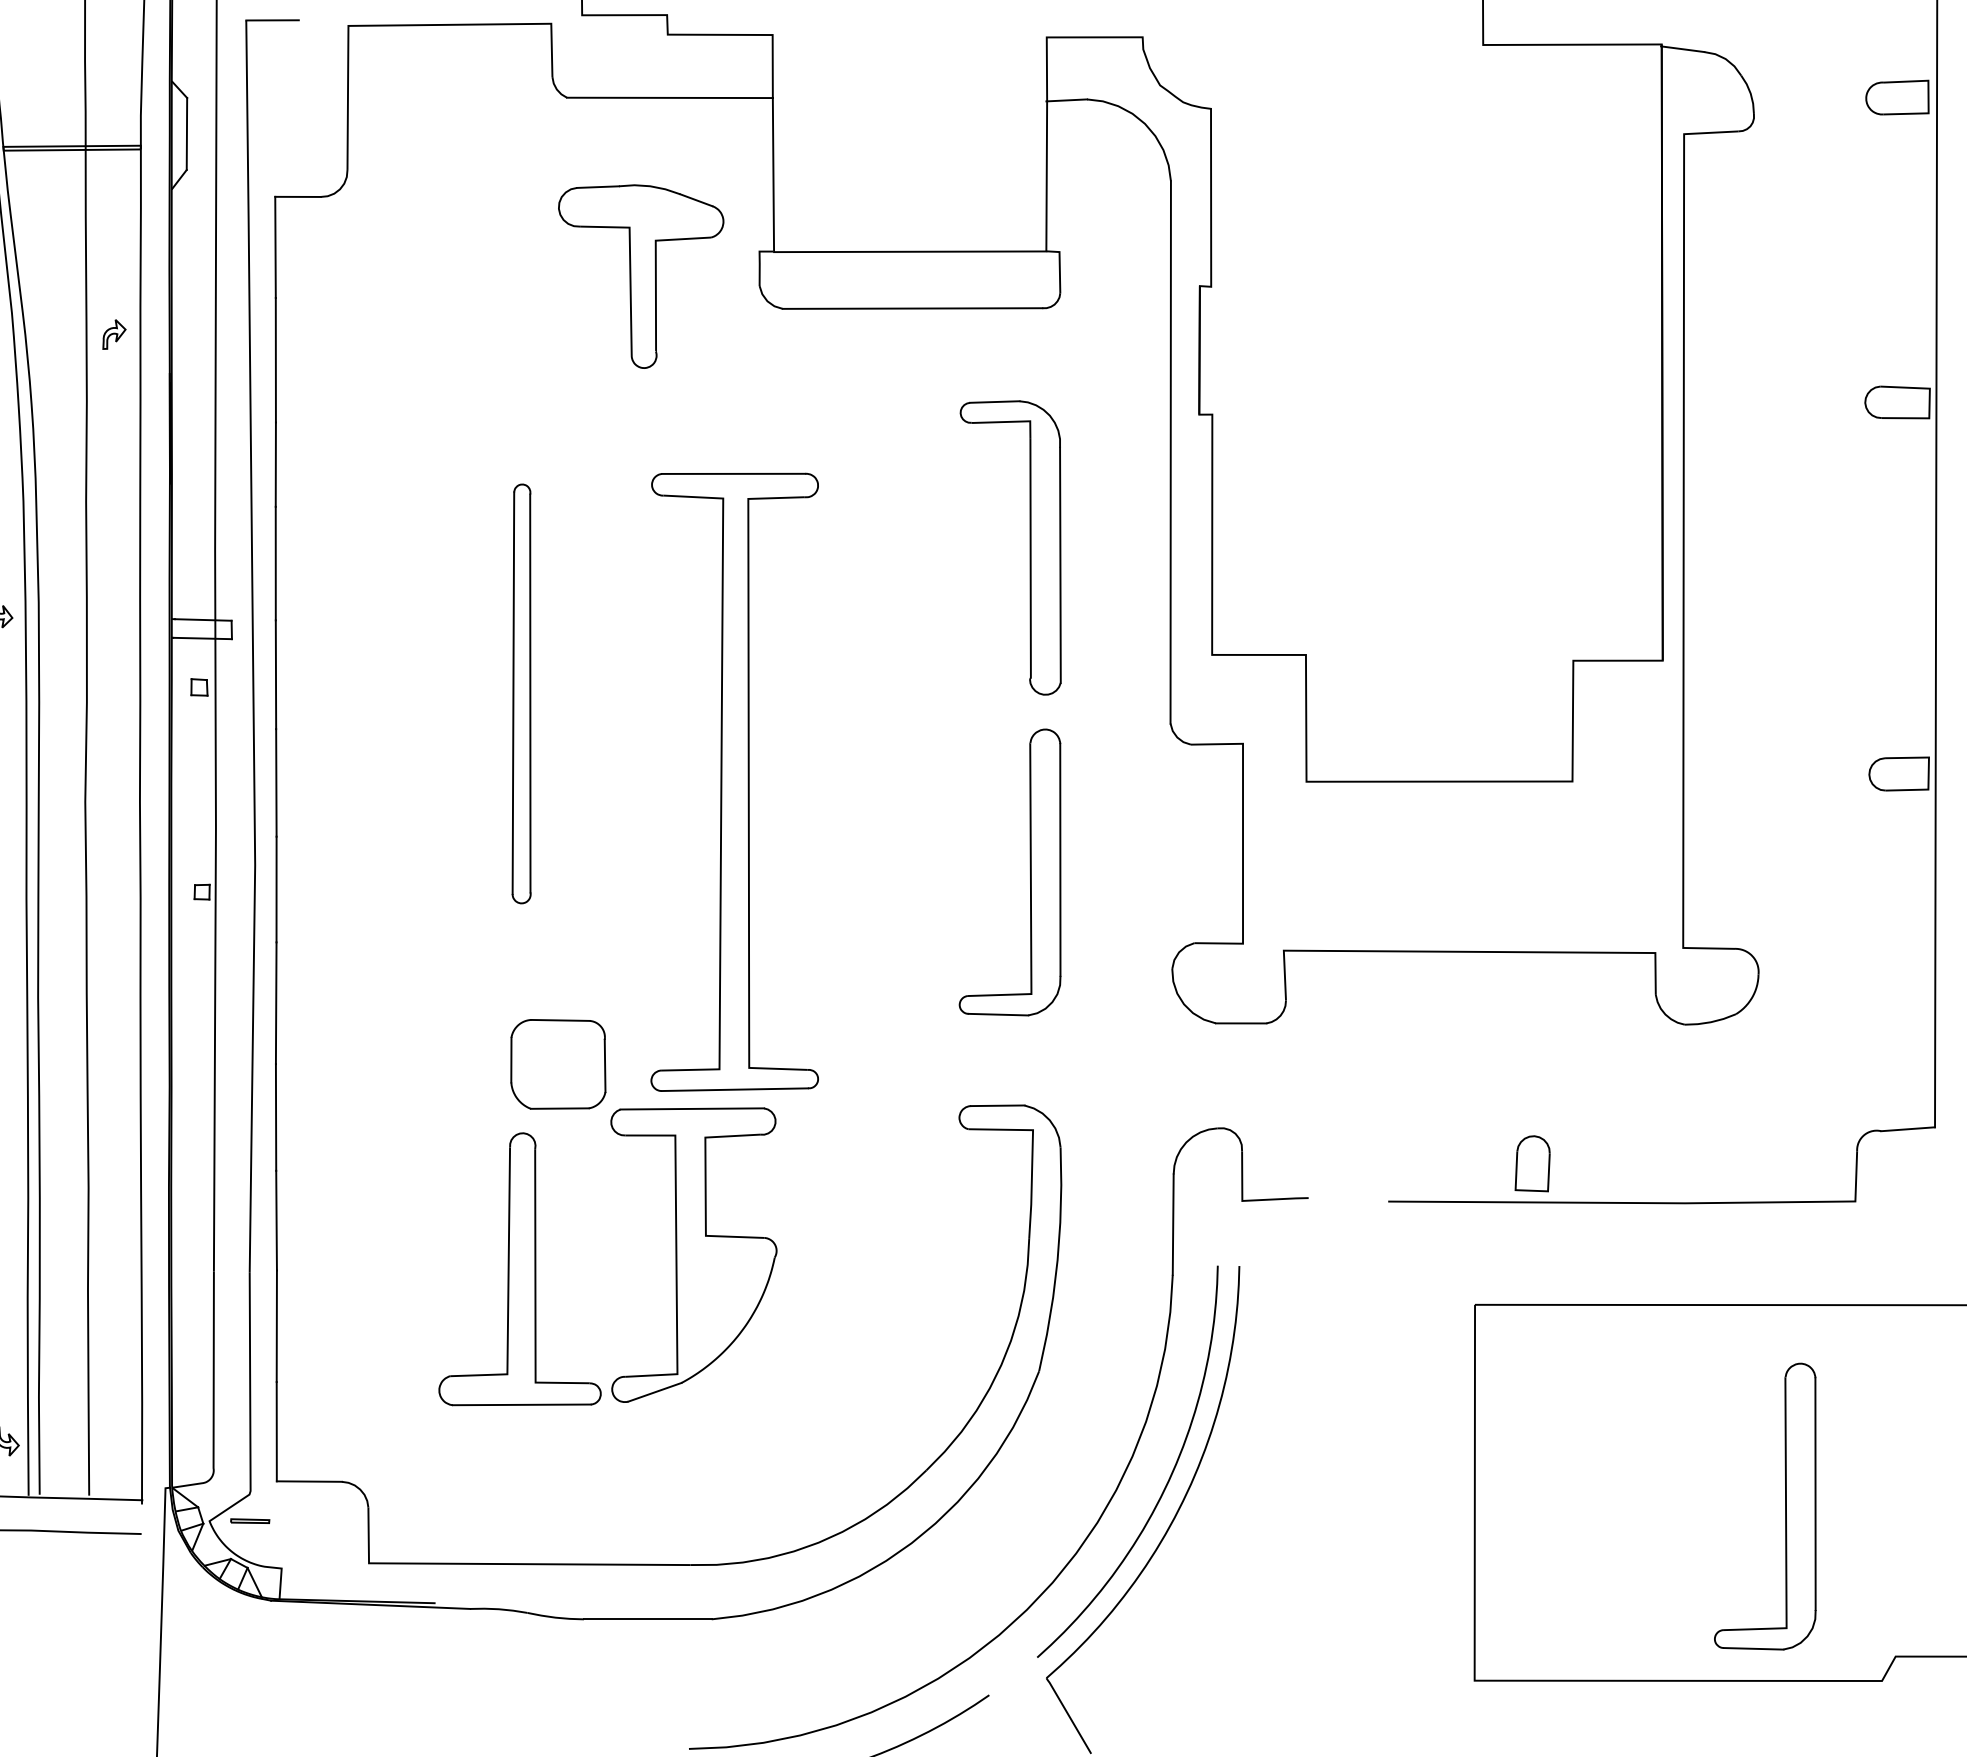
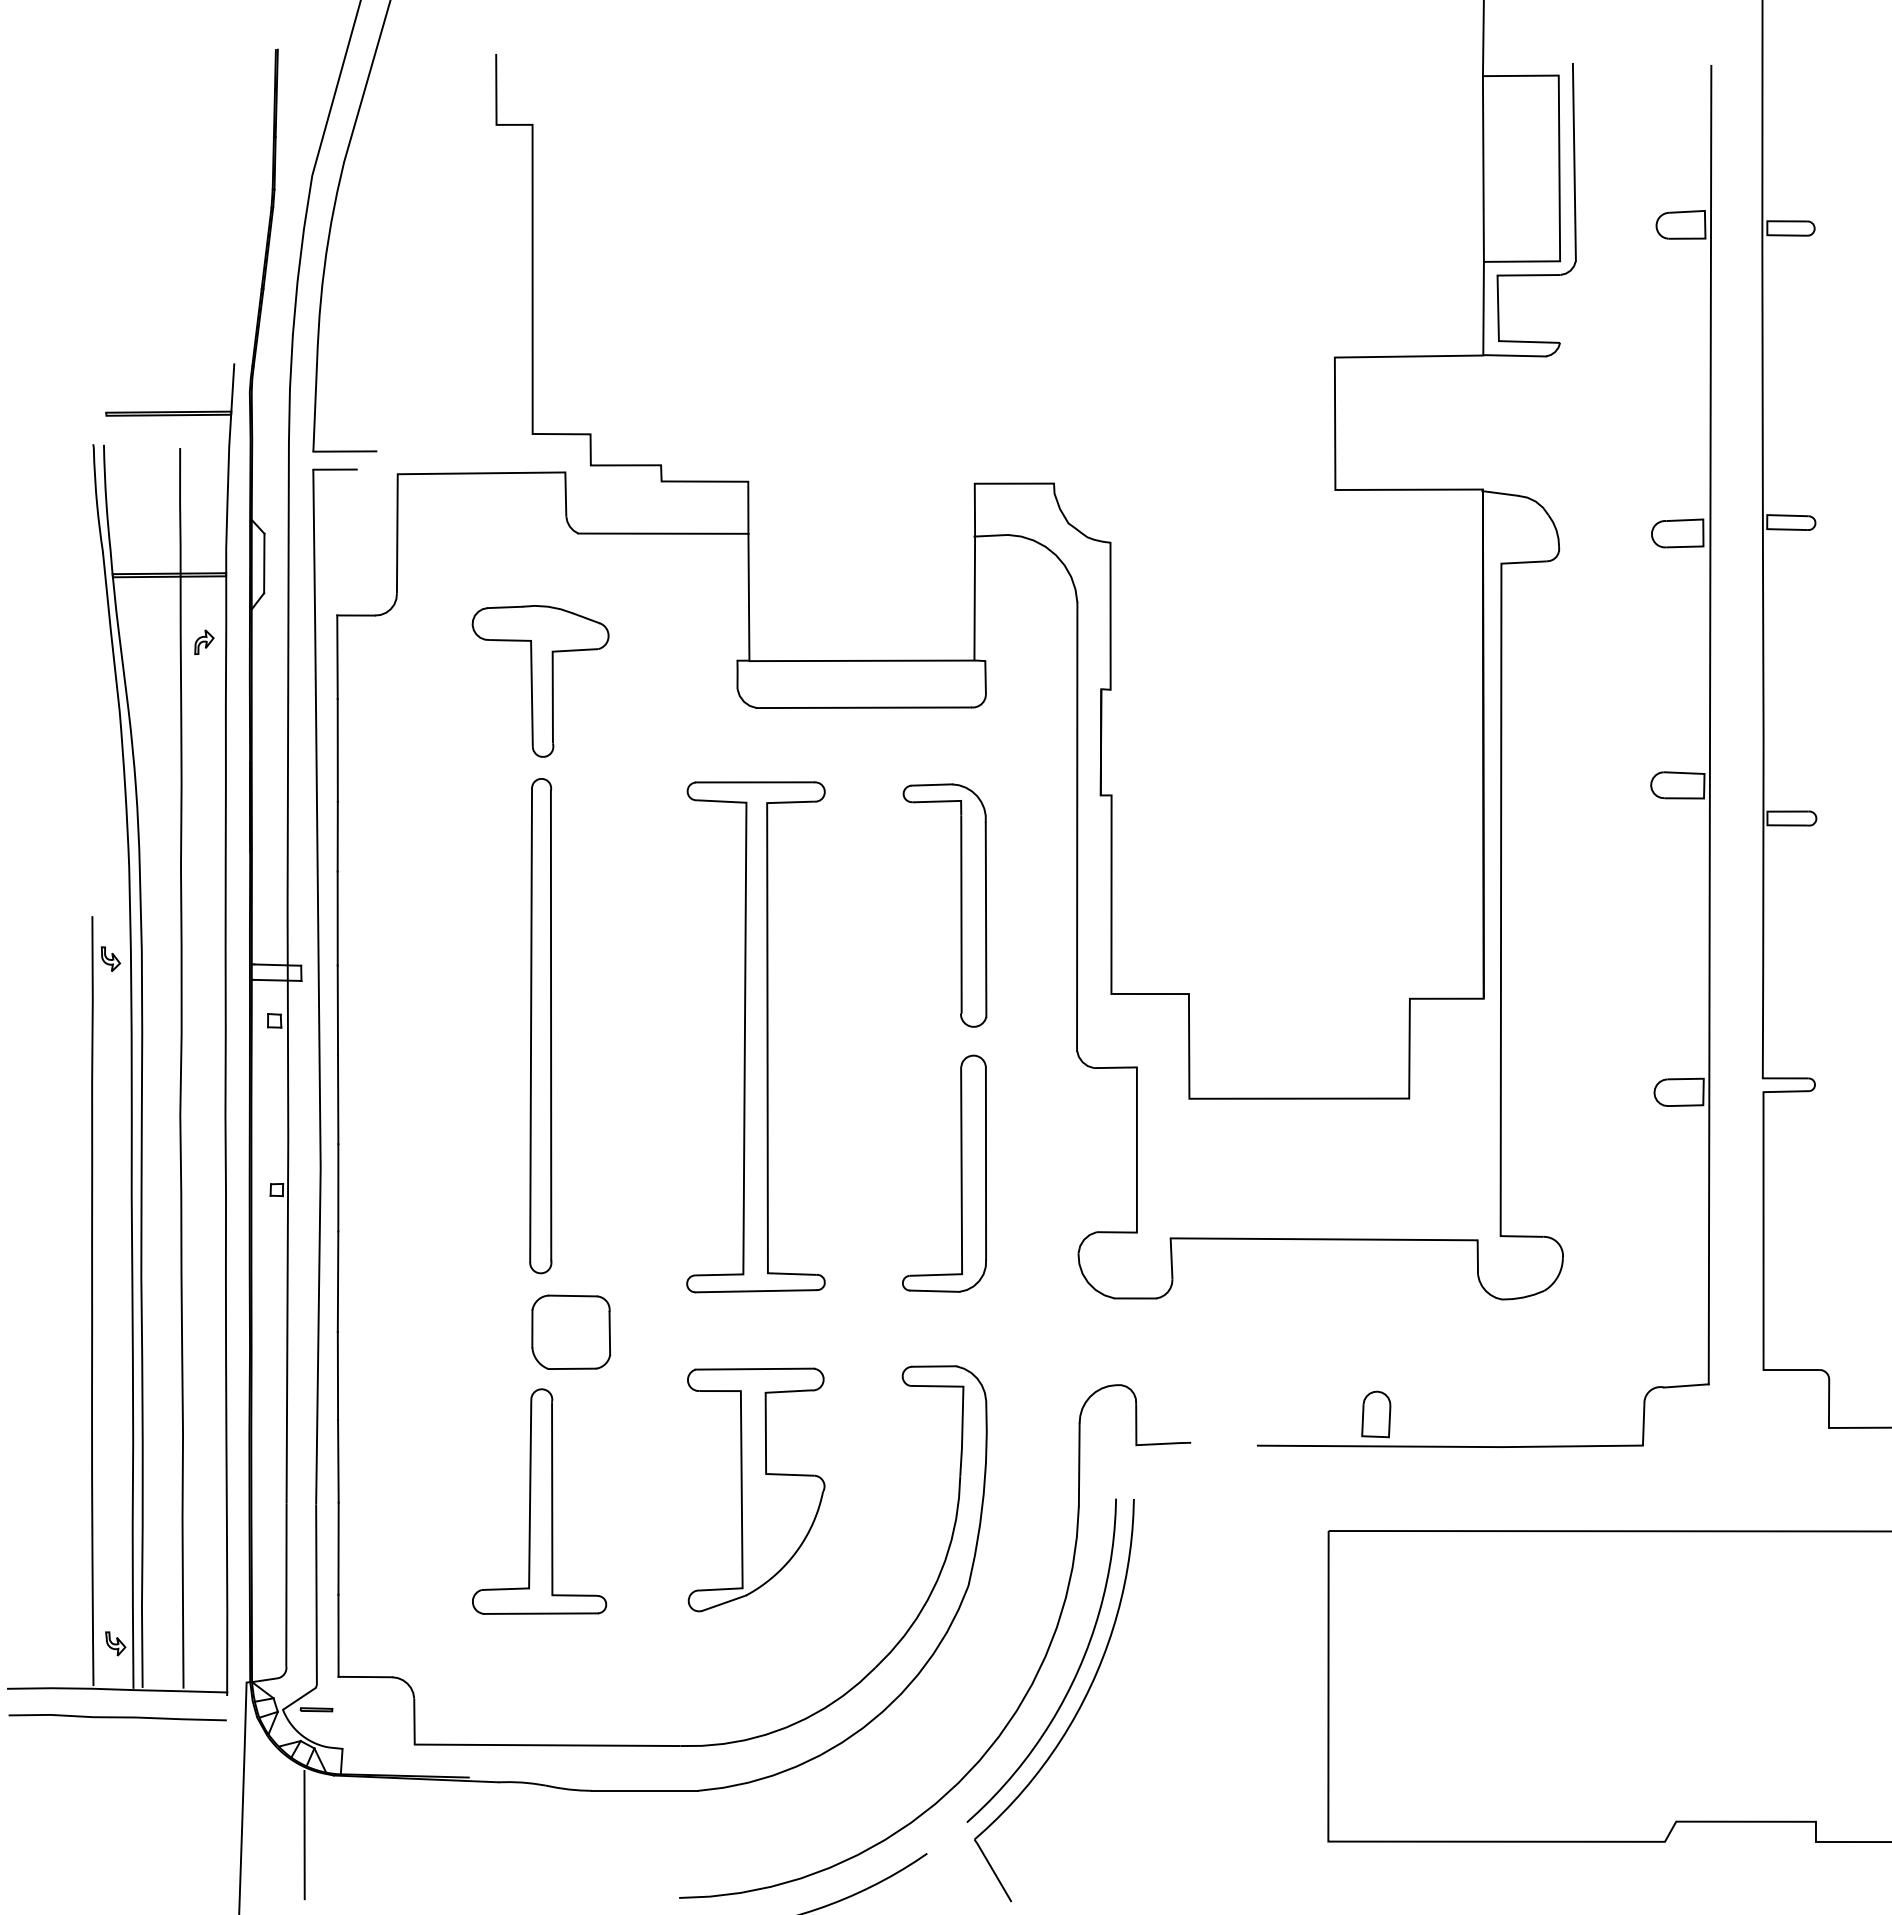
part: (641, 276) -> (540, 681), moved
part: (114, 334) -> (204, 642), moved
part: (521, 694) -> (540, 1026), size x1.43
part: (734, 782) -> (755, 1037), moved
part: (694, 1254) -> (756, 1489), moved
part: (1784, 1506) -> (1584, 1697), removed
line: (235, 1672) -> (304, 1834), added

